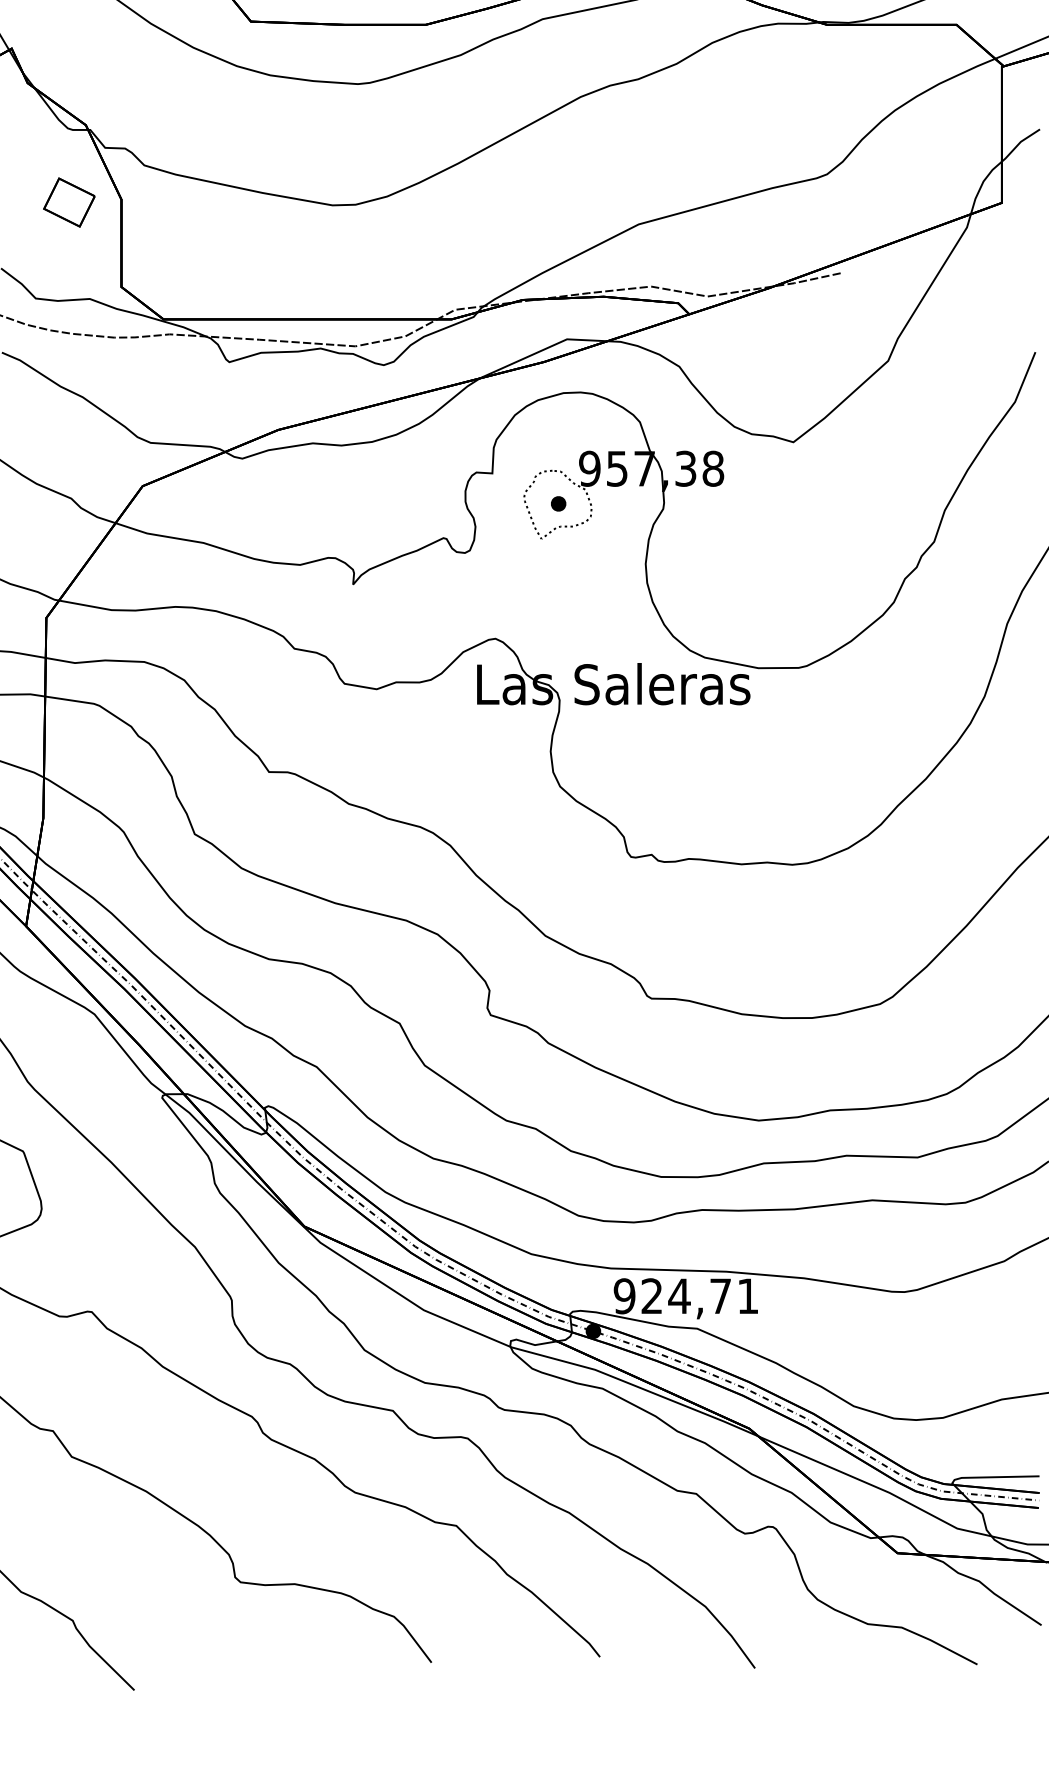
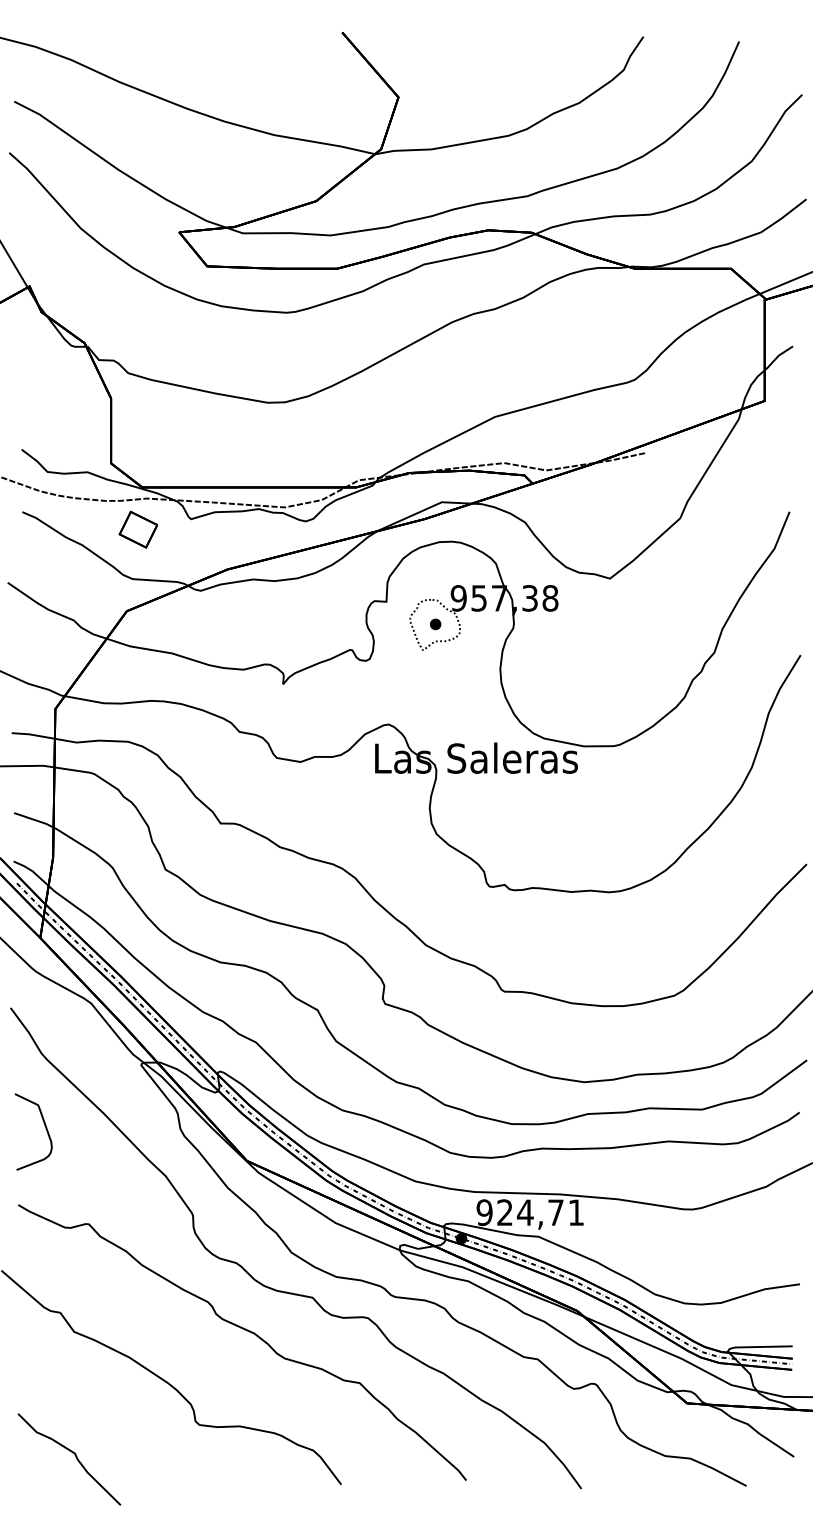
part: (68, 202) -> (137, 529), moved

